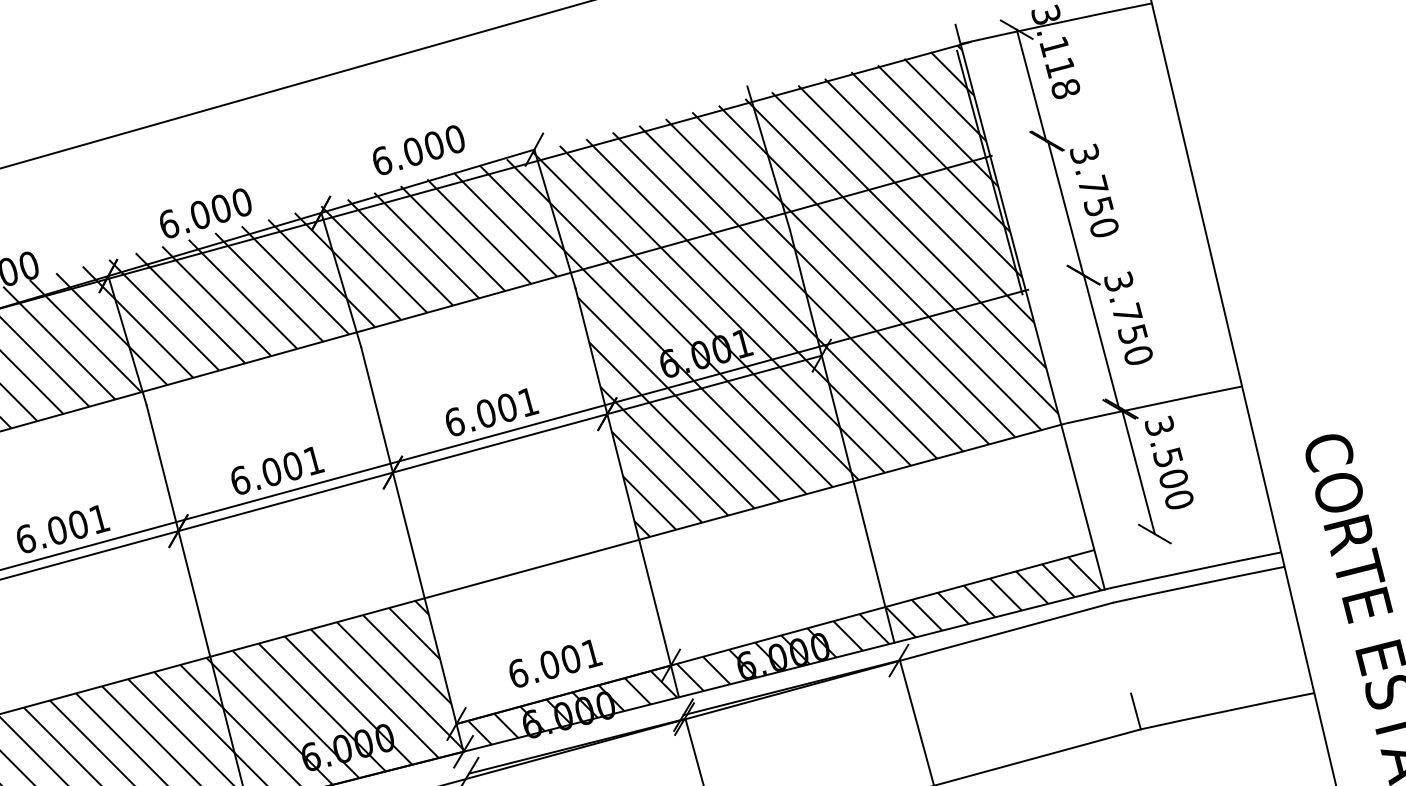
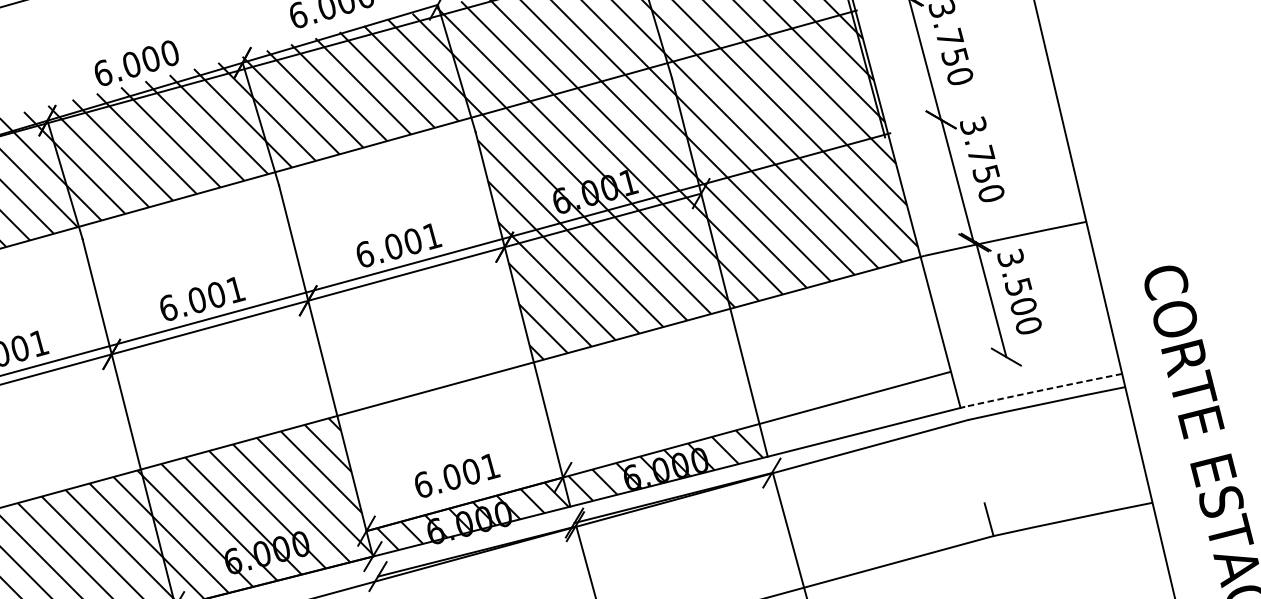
arc: (1195, 569) -> (1043, 389), solid -> dashed
hatch: (993, 597) -> (858, 415), removed

